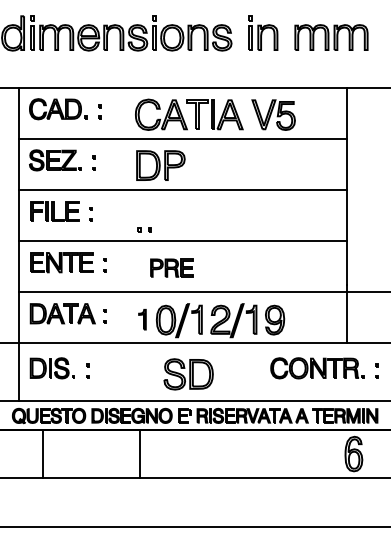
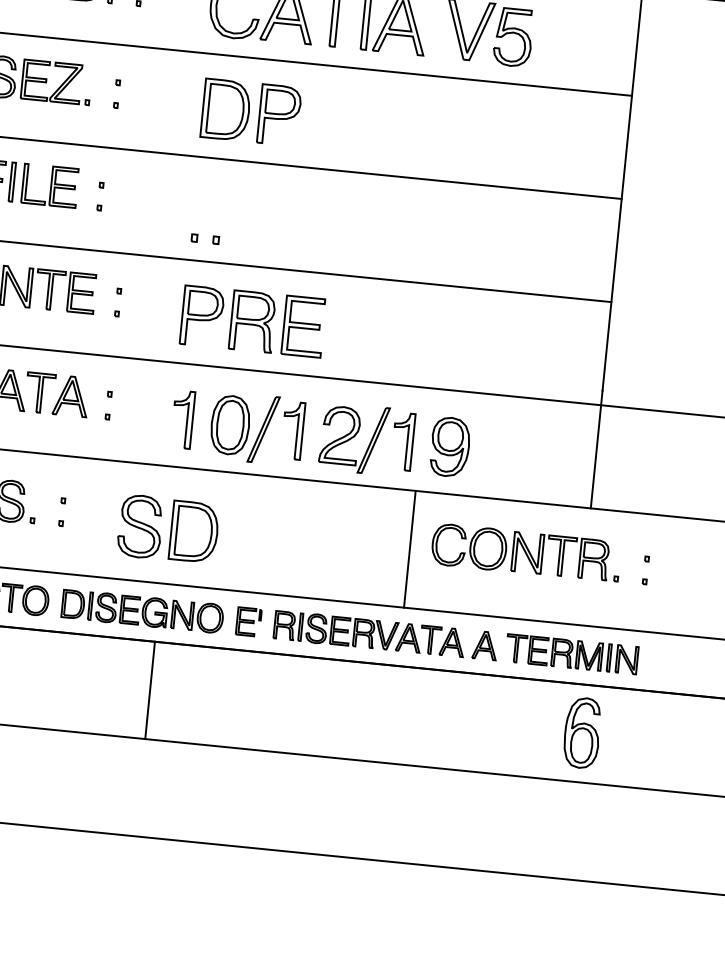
part: (171, 267) -> (252, 320), size x1.67
part: (142, 319) -> (183, 419), size x1.43
line: (260, 372) -> (410, 549), added
part: (188, 374) -> (168, 529), moved

